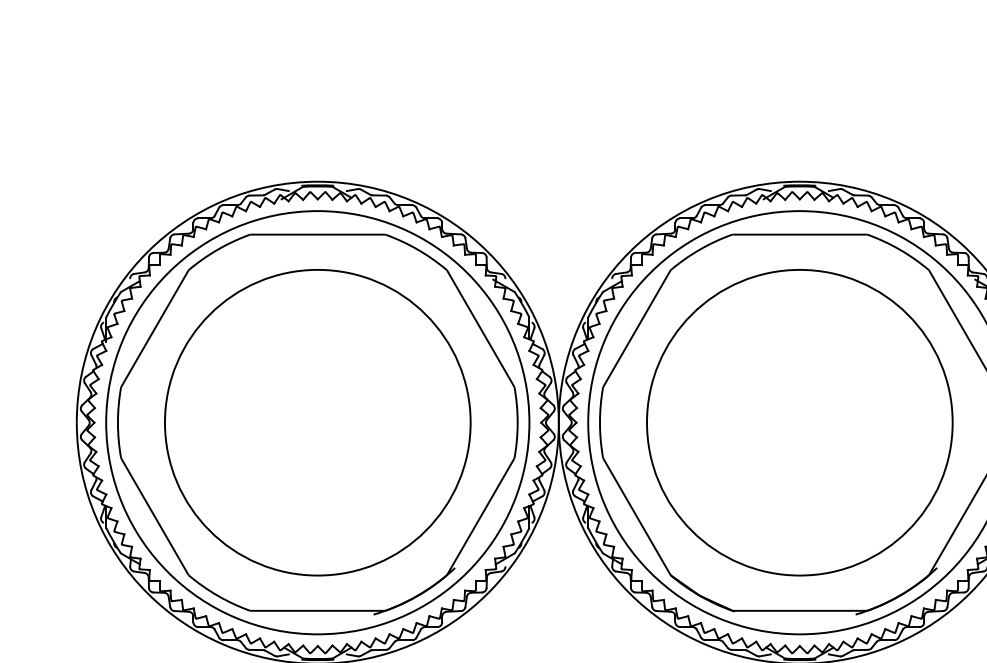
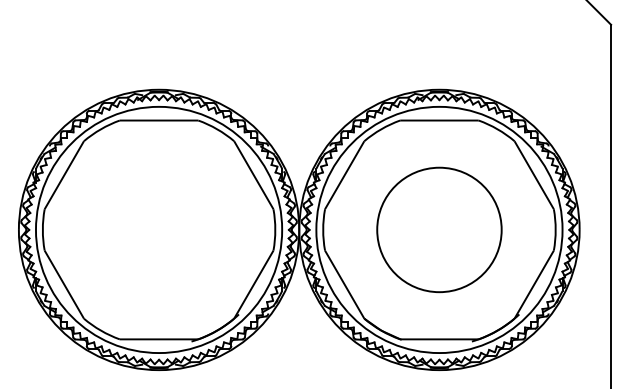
circle: (316, 421) -> (158, 229), removed
circle: (799, 421) -> (439, 229), size x0.7

